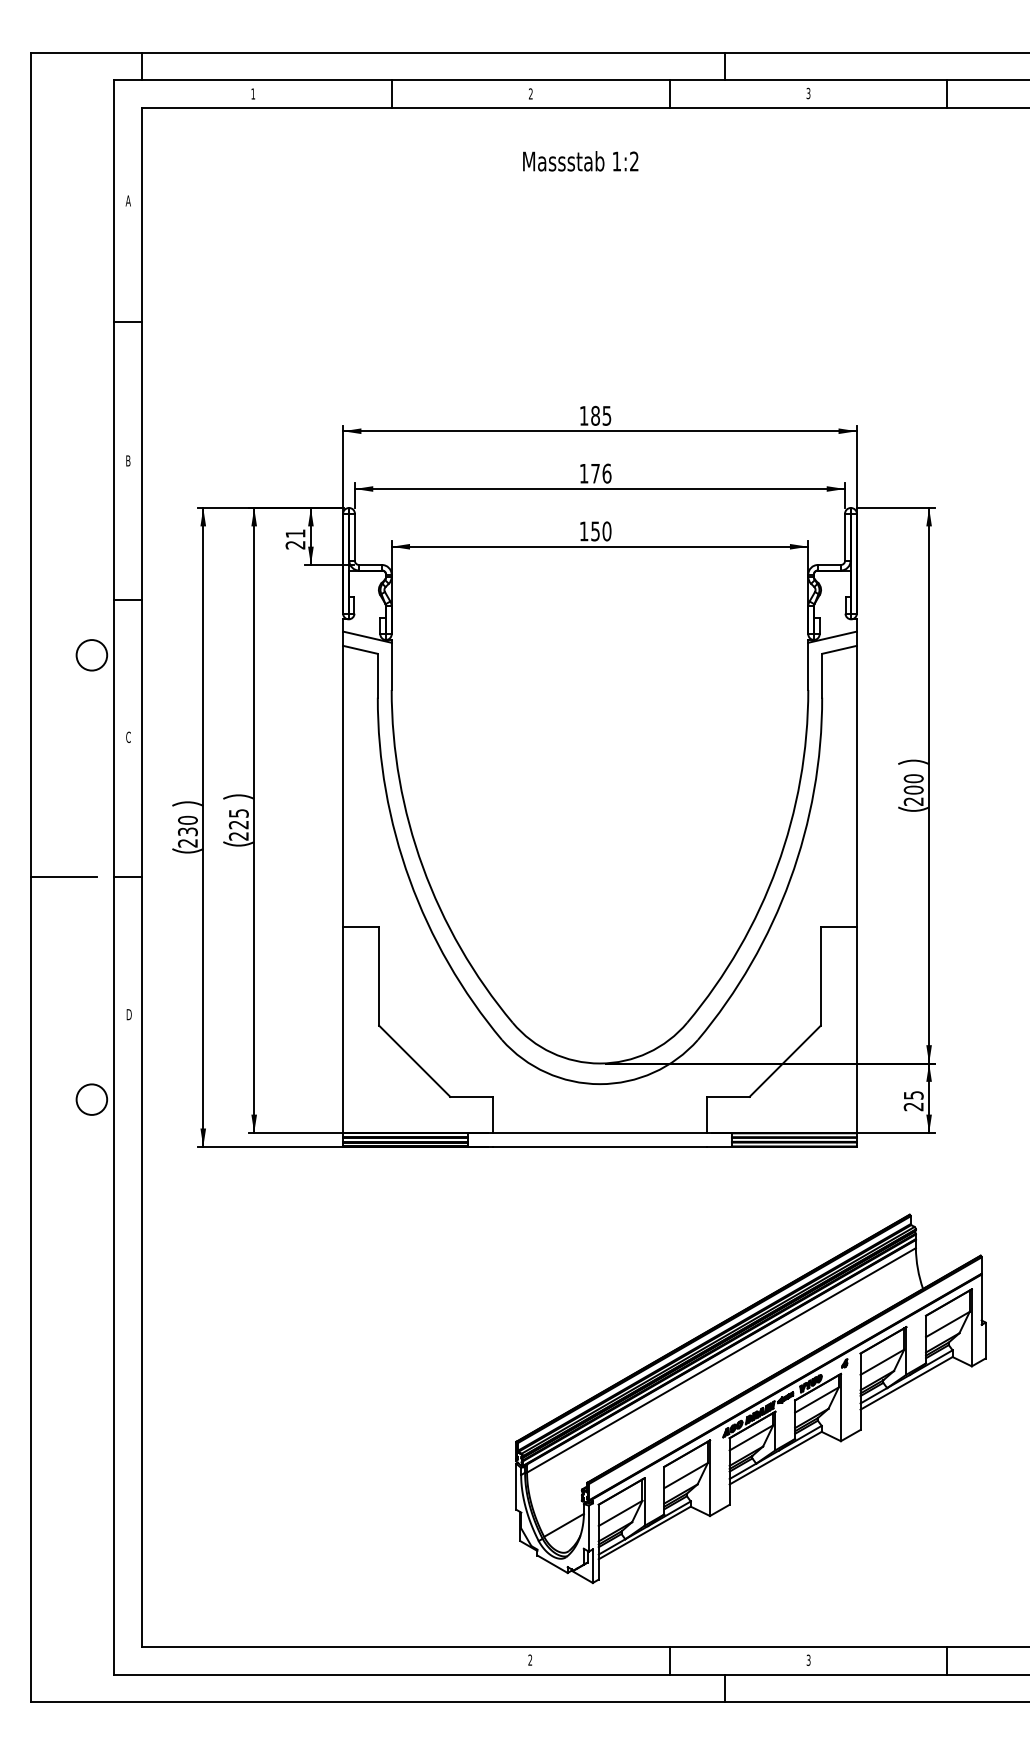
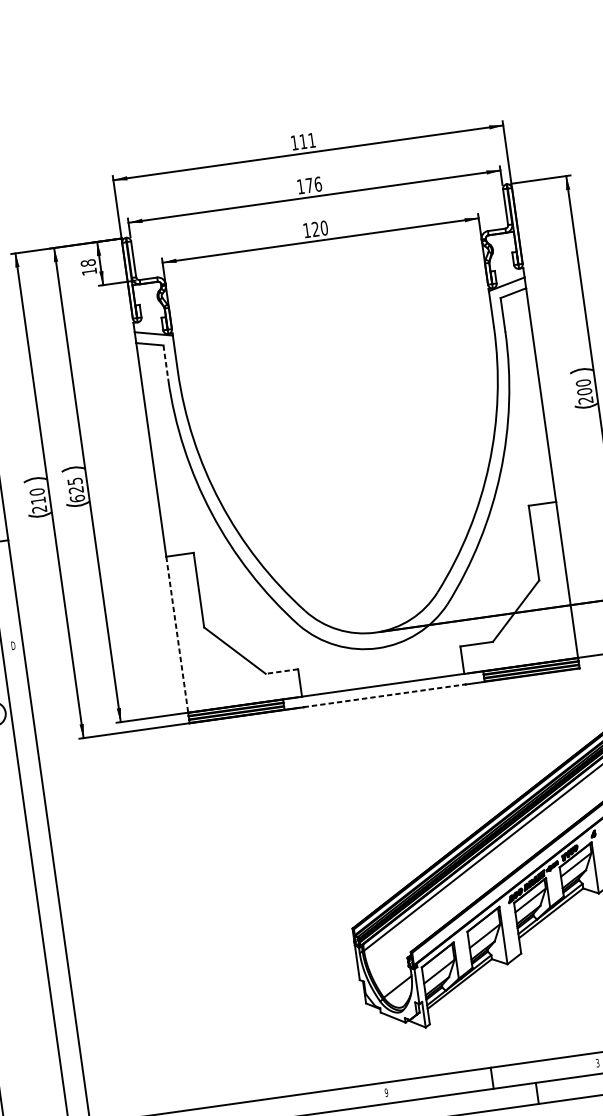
text: (601, 415) -> (307, 140), 185 -> 111
text: (595, 531) -> (315, 229), 150 -> 120
text: (295, 539) -> (88, 267), 21 -> 18
line: (377, 675) -> (165, 361), solid -> dashed
text: (187, 831) -> (38, 500), 230 -> 210
text: (238, 835) -> (77, 498), 225 -> 625
line: (343, 1030) -> (177, 634), solid -> dashed
line: (471, 1096) -> (281, 671), solid -> dashed
line: (599, 1146) -> (384, 695), solid -> dashed
text: (530, 1659) -> (386, 1092), 2 -> 9

